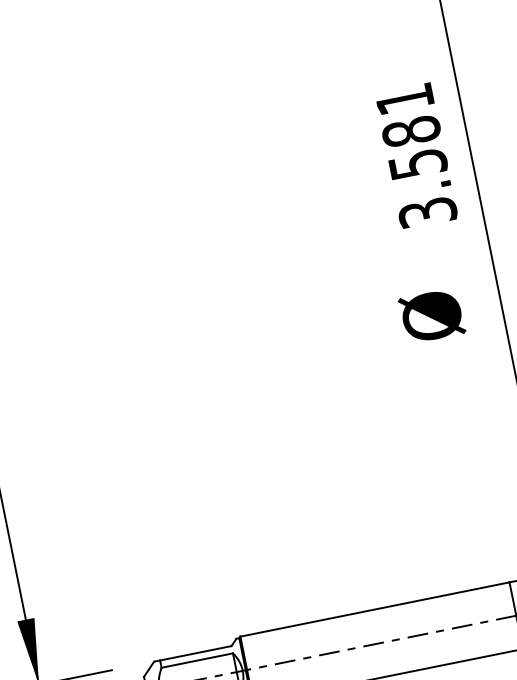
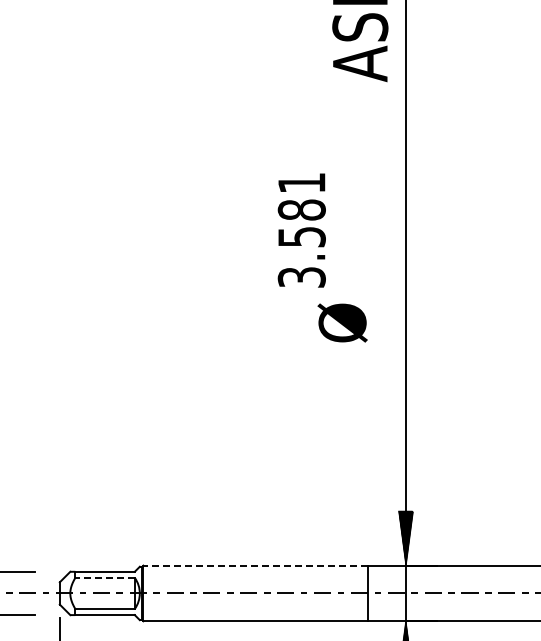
text: (415, 156) -> (301, 230), moved
text: (431, 315) -> (342, 322), moved
line: (374, 609) -> (255, 565), solid -> dashed
line: (197, 660) -> (105, 577), solid -> dashed

